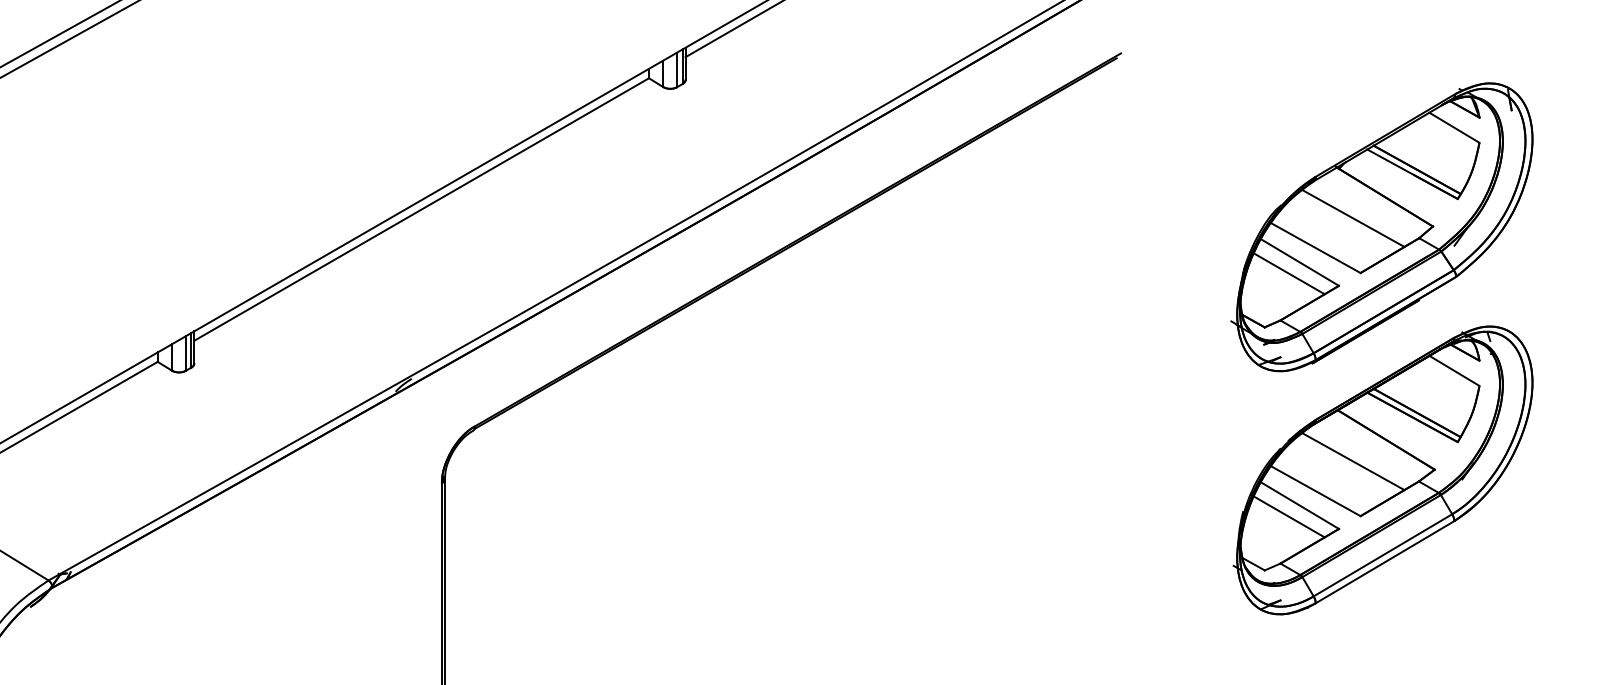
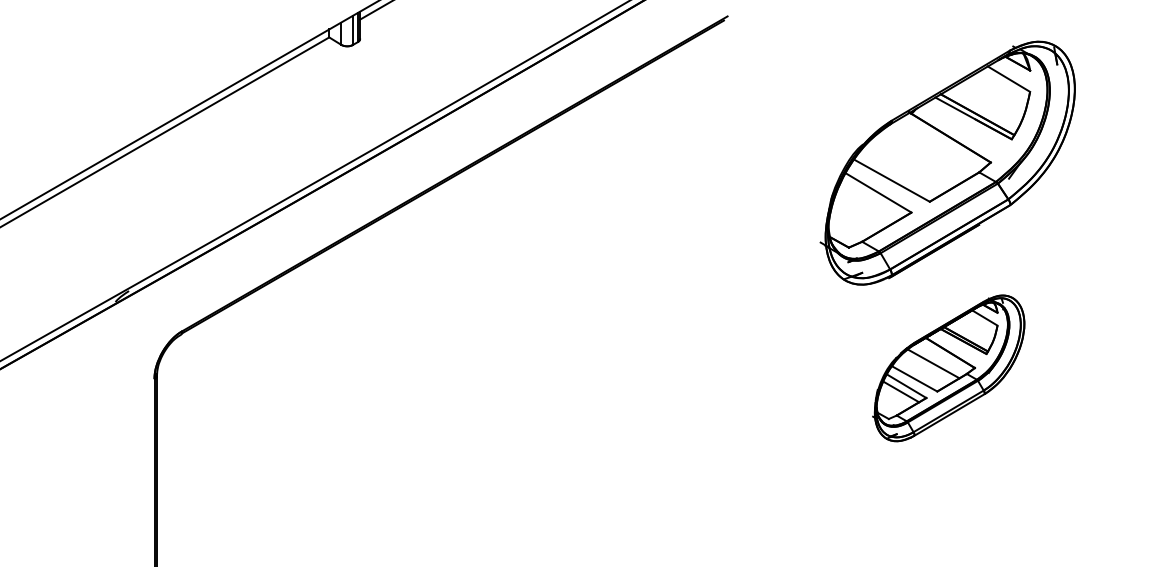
line: (1353, 218) -> (923, 155), removed
line: (1289, 273) -> (869, 202), removed
part: (1382, 470) -> (948, 368), size x0.6

